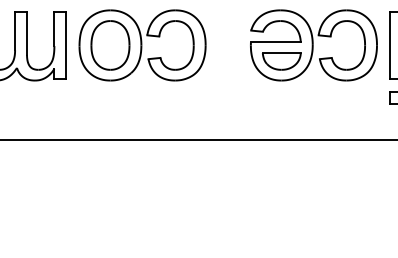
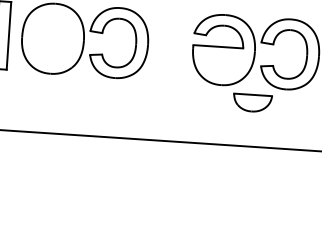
part: (110, 45) -> (53, 38), removed
part: (281, 61) -> (252, 103), moved

